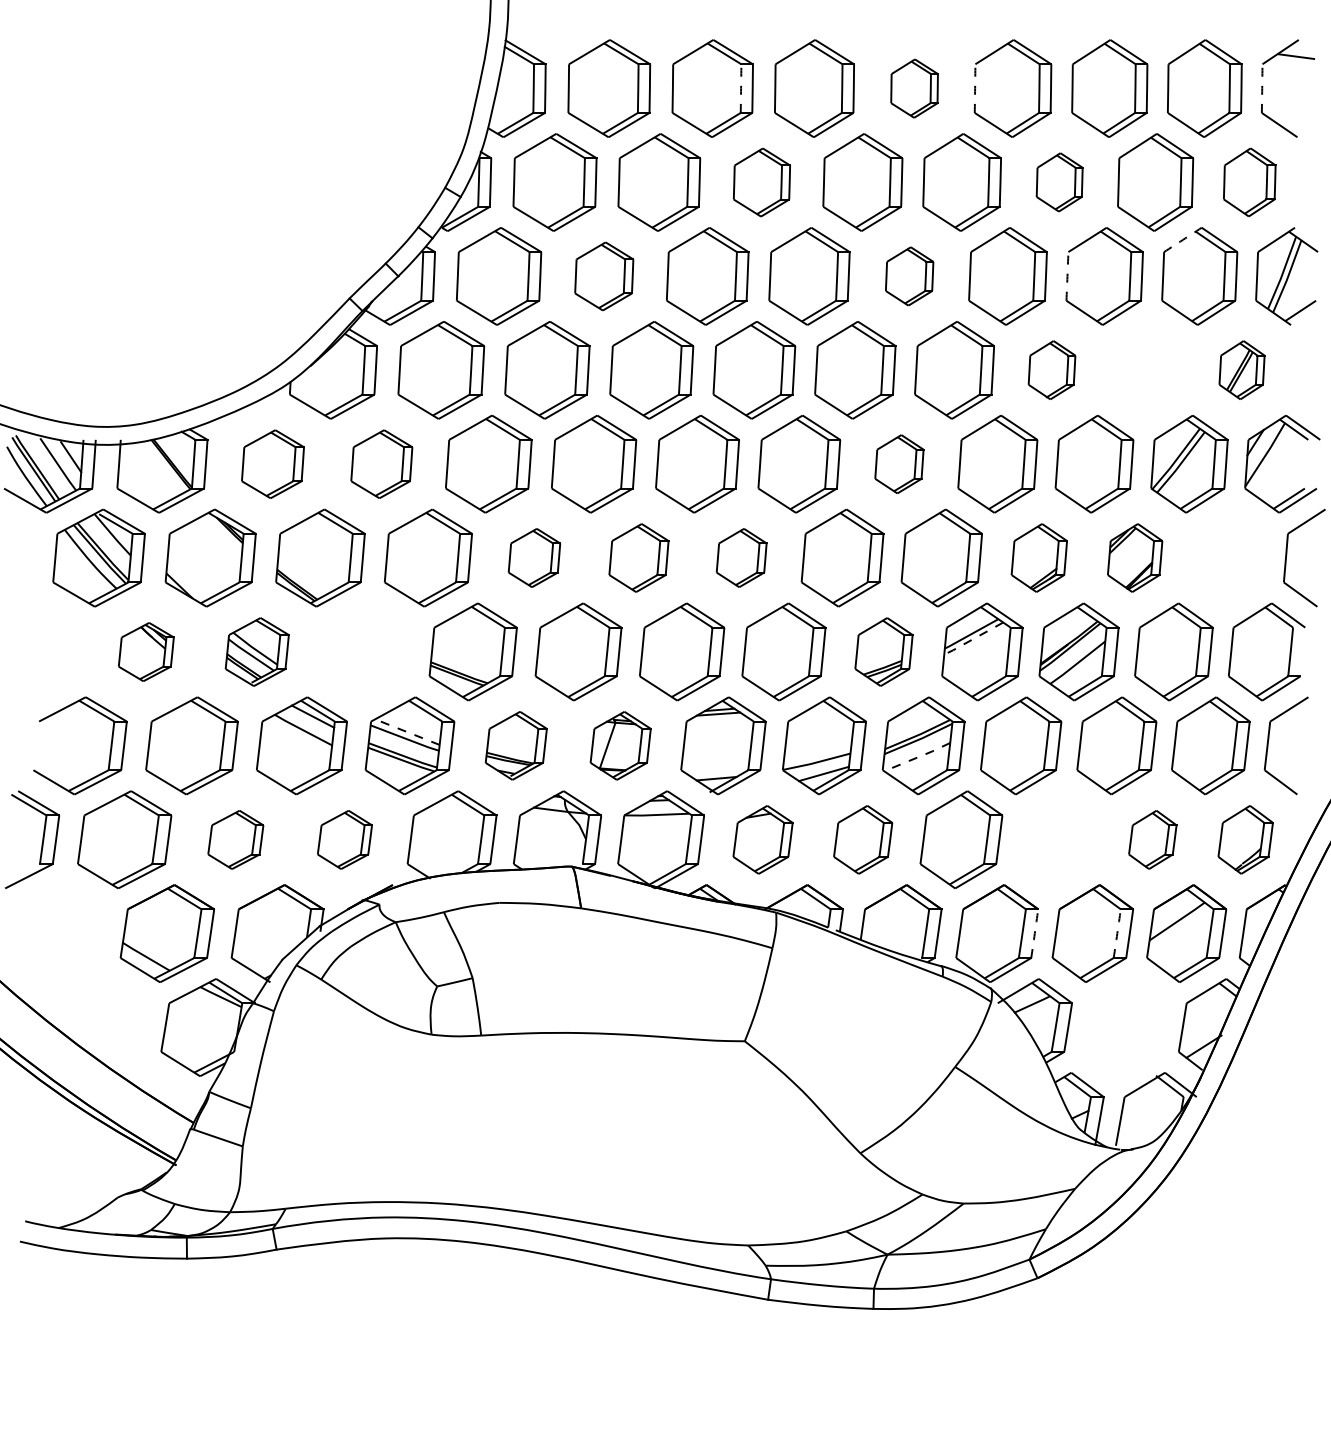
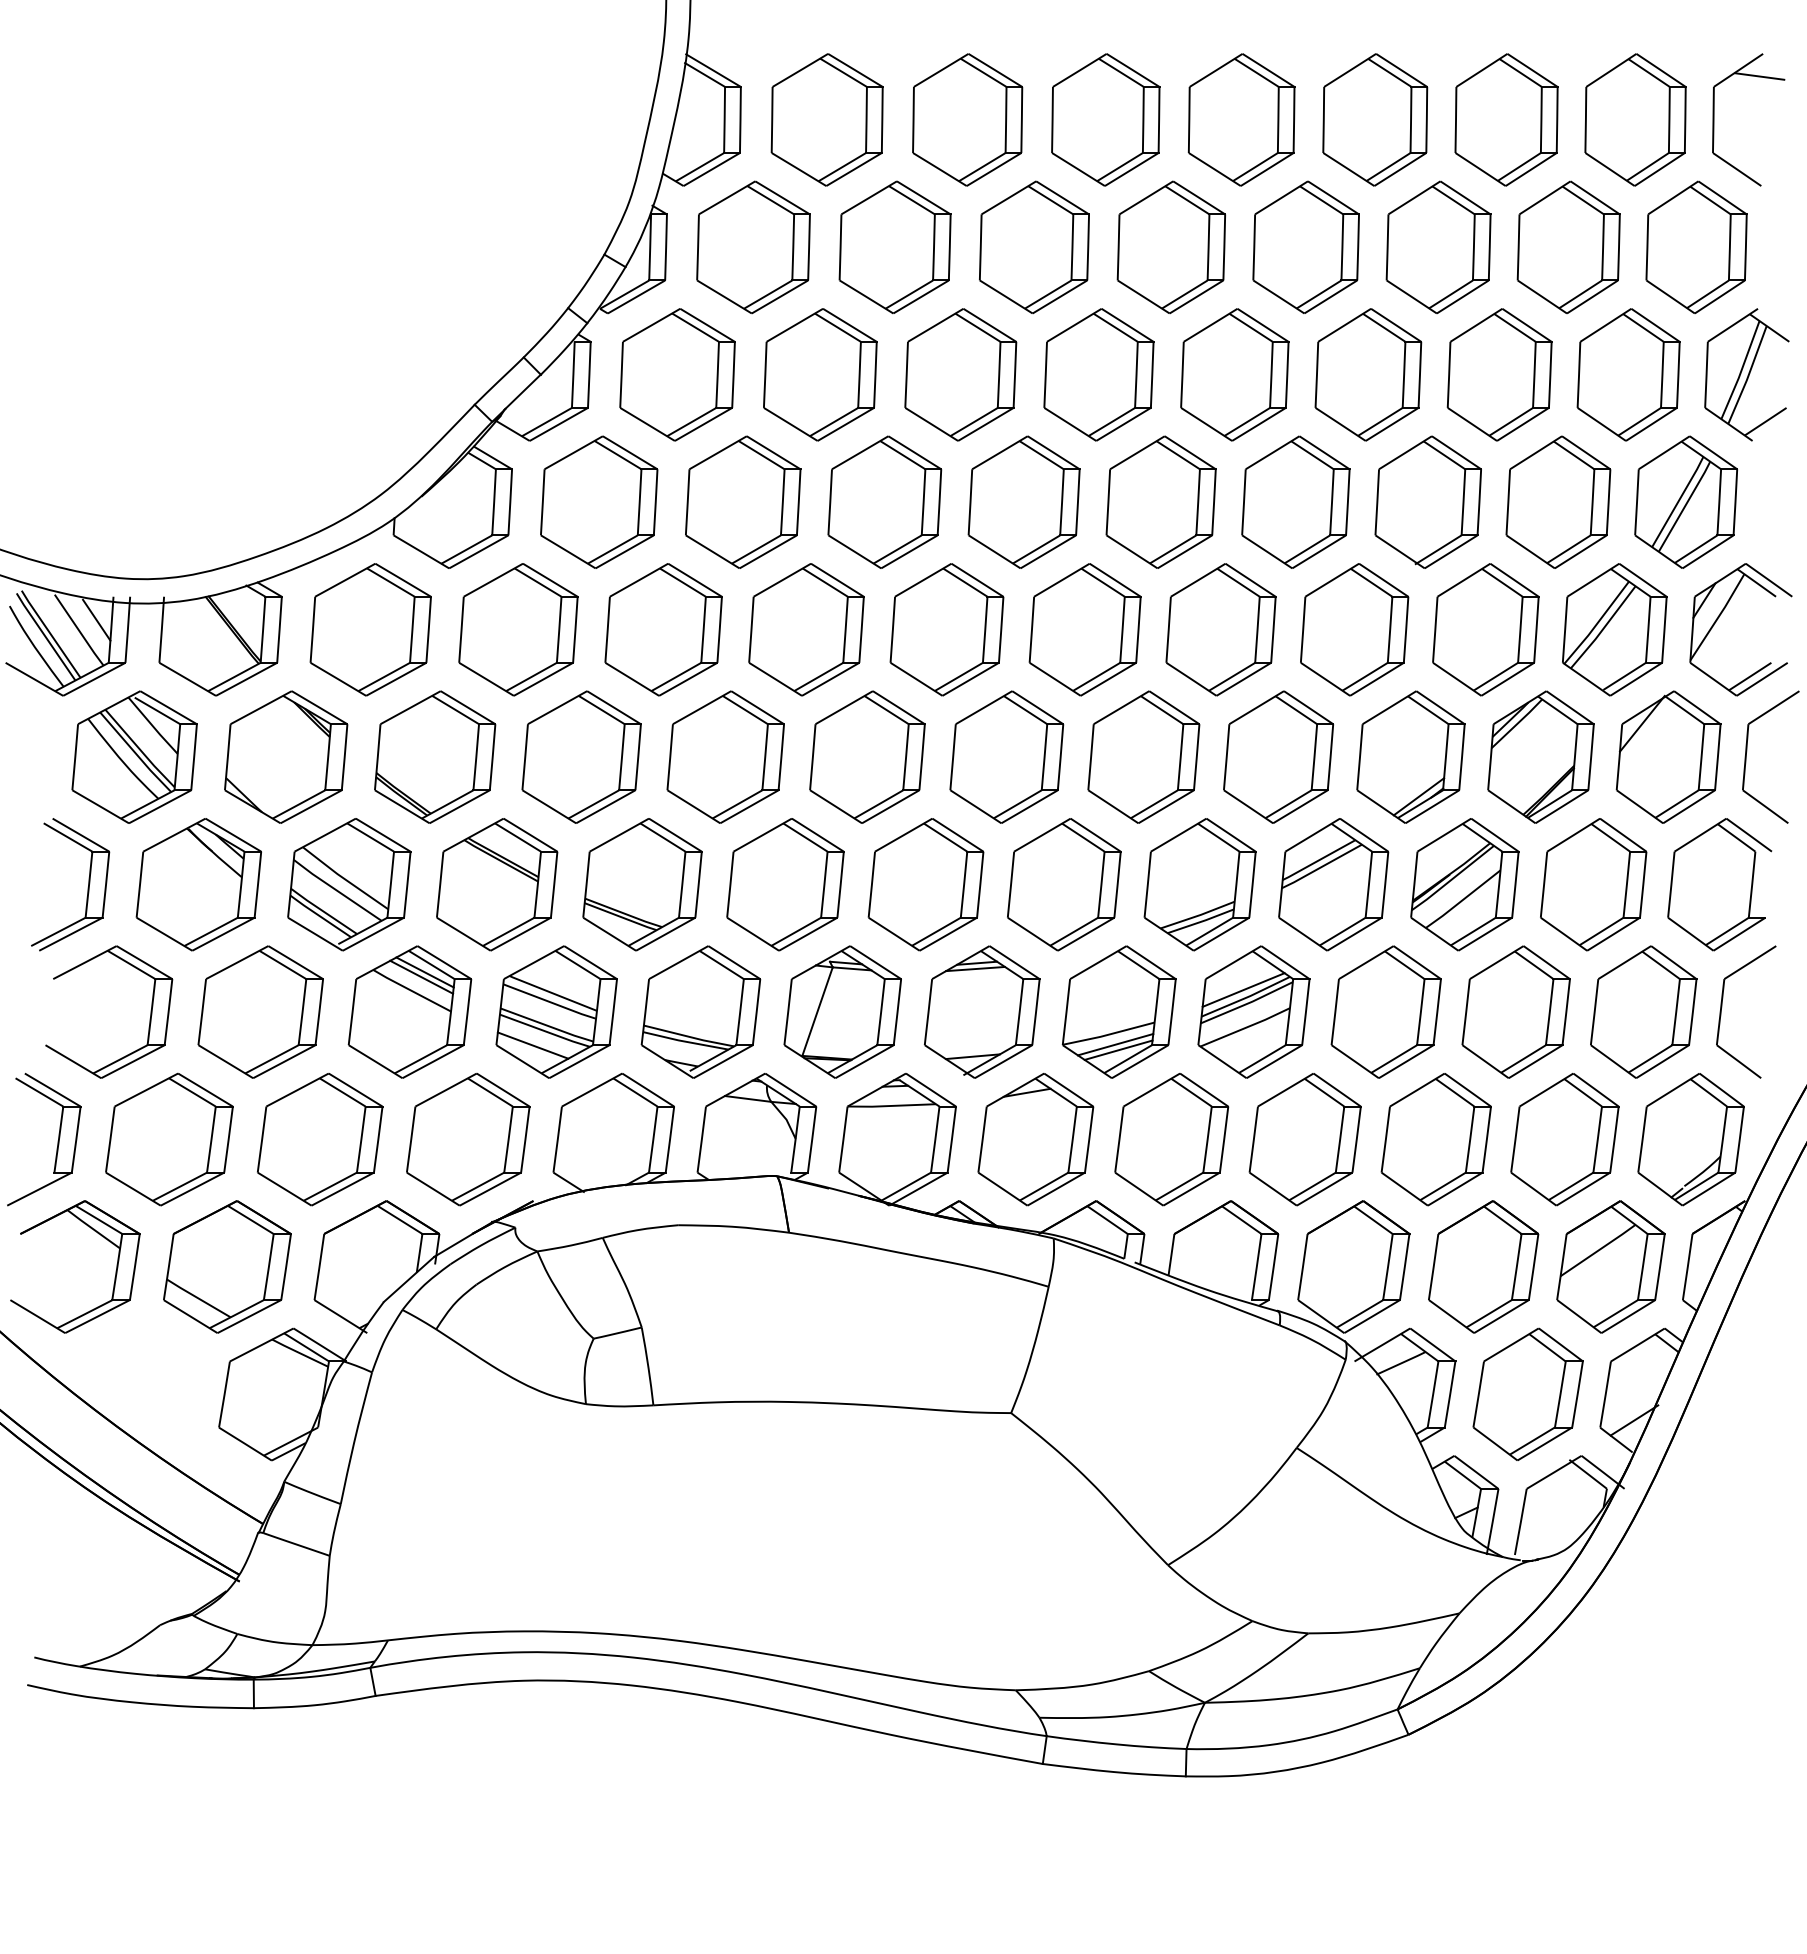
arc: (741, 88) -> (1006, 119), dashed -> solid
part: (914, 88) -> (1241, 119), size x1.67
arc: (974, 88) -> (1323, 119), dashed -> solid
arc: (1262, 88) -> (1713, 119), dashed -> solid
part: (1059, 181) -> (1438, 246), size x1.67
part: (1249, 181) -> (1696, 246), size x1.43
part: (762, 182) -> (1034, 247), size x1.43
arc: (1182, 240) -> (1605, 325), dashed -> solid
part: (604, 276) -> (820, 374), size x1.43
part: (909, 276) -> (1234, 374), size x1.67
arc: (1067, 276) -> (1449, 374), dashed -> solid
part: (1051, 369) -> (1427, 501), size x1.67
part: (1148, 369) -> (1558, 501), added
part: (1241, 369) -> (1685, 501), size x1.67
part: (272, 463) -> (370, 629), size x1.43
part: (381, 463) -> (518, 629), size x1.43
part: (899, 463) -> (1220, 629), size x1.67
part: (534, 557) -> (725, 756), size x1.67
part: (638, 557) -> (867, 756), size x1.43
part: (741, 557) -> (1006, 756), size x1.67
part: (1039, 557) -> (1410, 756), size x1.43
part: (1134, 557) -> (1540, 756), size x1.43
part: (1229, 557) -> (1668, 756), added
line: (973, 639) -> (1321, 867), dashed -> solid
part: (146, 651) -> (198, 884), size x1.67
part: (257, 651) -> (349, 884), size x1.43
part: (366, 651) -> (497, 884), added
part: (883, 651) -> (1199, 884), size x1.43
part: (64, 654) -> (87, 887), added
line: (310, 719) -> (421, 976), added
line: (915, 729) -> (1243, 989), added
line: (406, 732) -> (552, 993), dashed -> solid
part: (515, 745) -> (700, 1011), size x1.43
part: (620, 745) -> (842, 1011), size x1.43
line: (918, 757) -> (1246, 1027), dashed -> solid
line: (821, 769) -> (1115, 1044), added
line: (392, 770) -> (532, 1045), added
part: (236, 839) -> (320, 1139), size x1.67
part: (345, 839) -> (468, 1139), size x1.67
part: (762, 839) -> (1035, 1139), size x1.43
part: (862, 839) -> (1171, 1139), size x1.43
part: (1057, 839) -> (1435, 1139), added
part: (1152, 839) -> (1564, 1139), size x1.67
part: (1245, 839) -> (1690, 1139), size x1.43
part: (72, 909) -> (98, 1234), added
arc: (1034, 934) -> (1404, 1267), dashed -> solid
arc: (1117, 934) -> (1516, 1267), dashed -> solid
part: (1125, 1026) -> (1527, 1393), added

